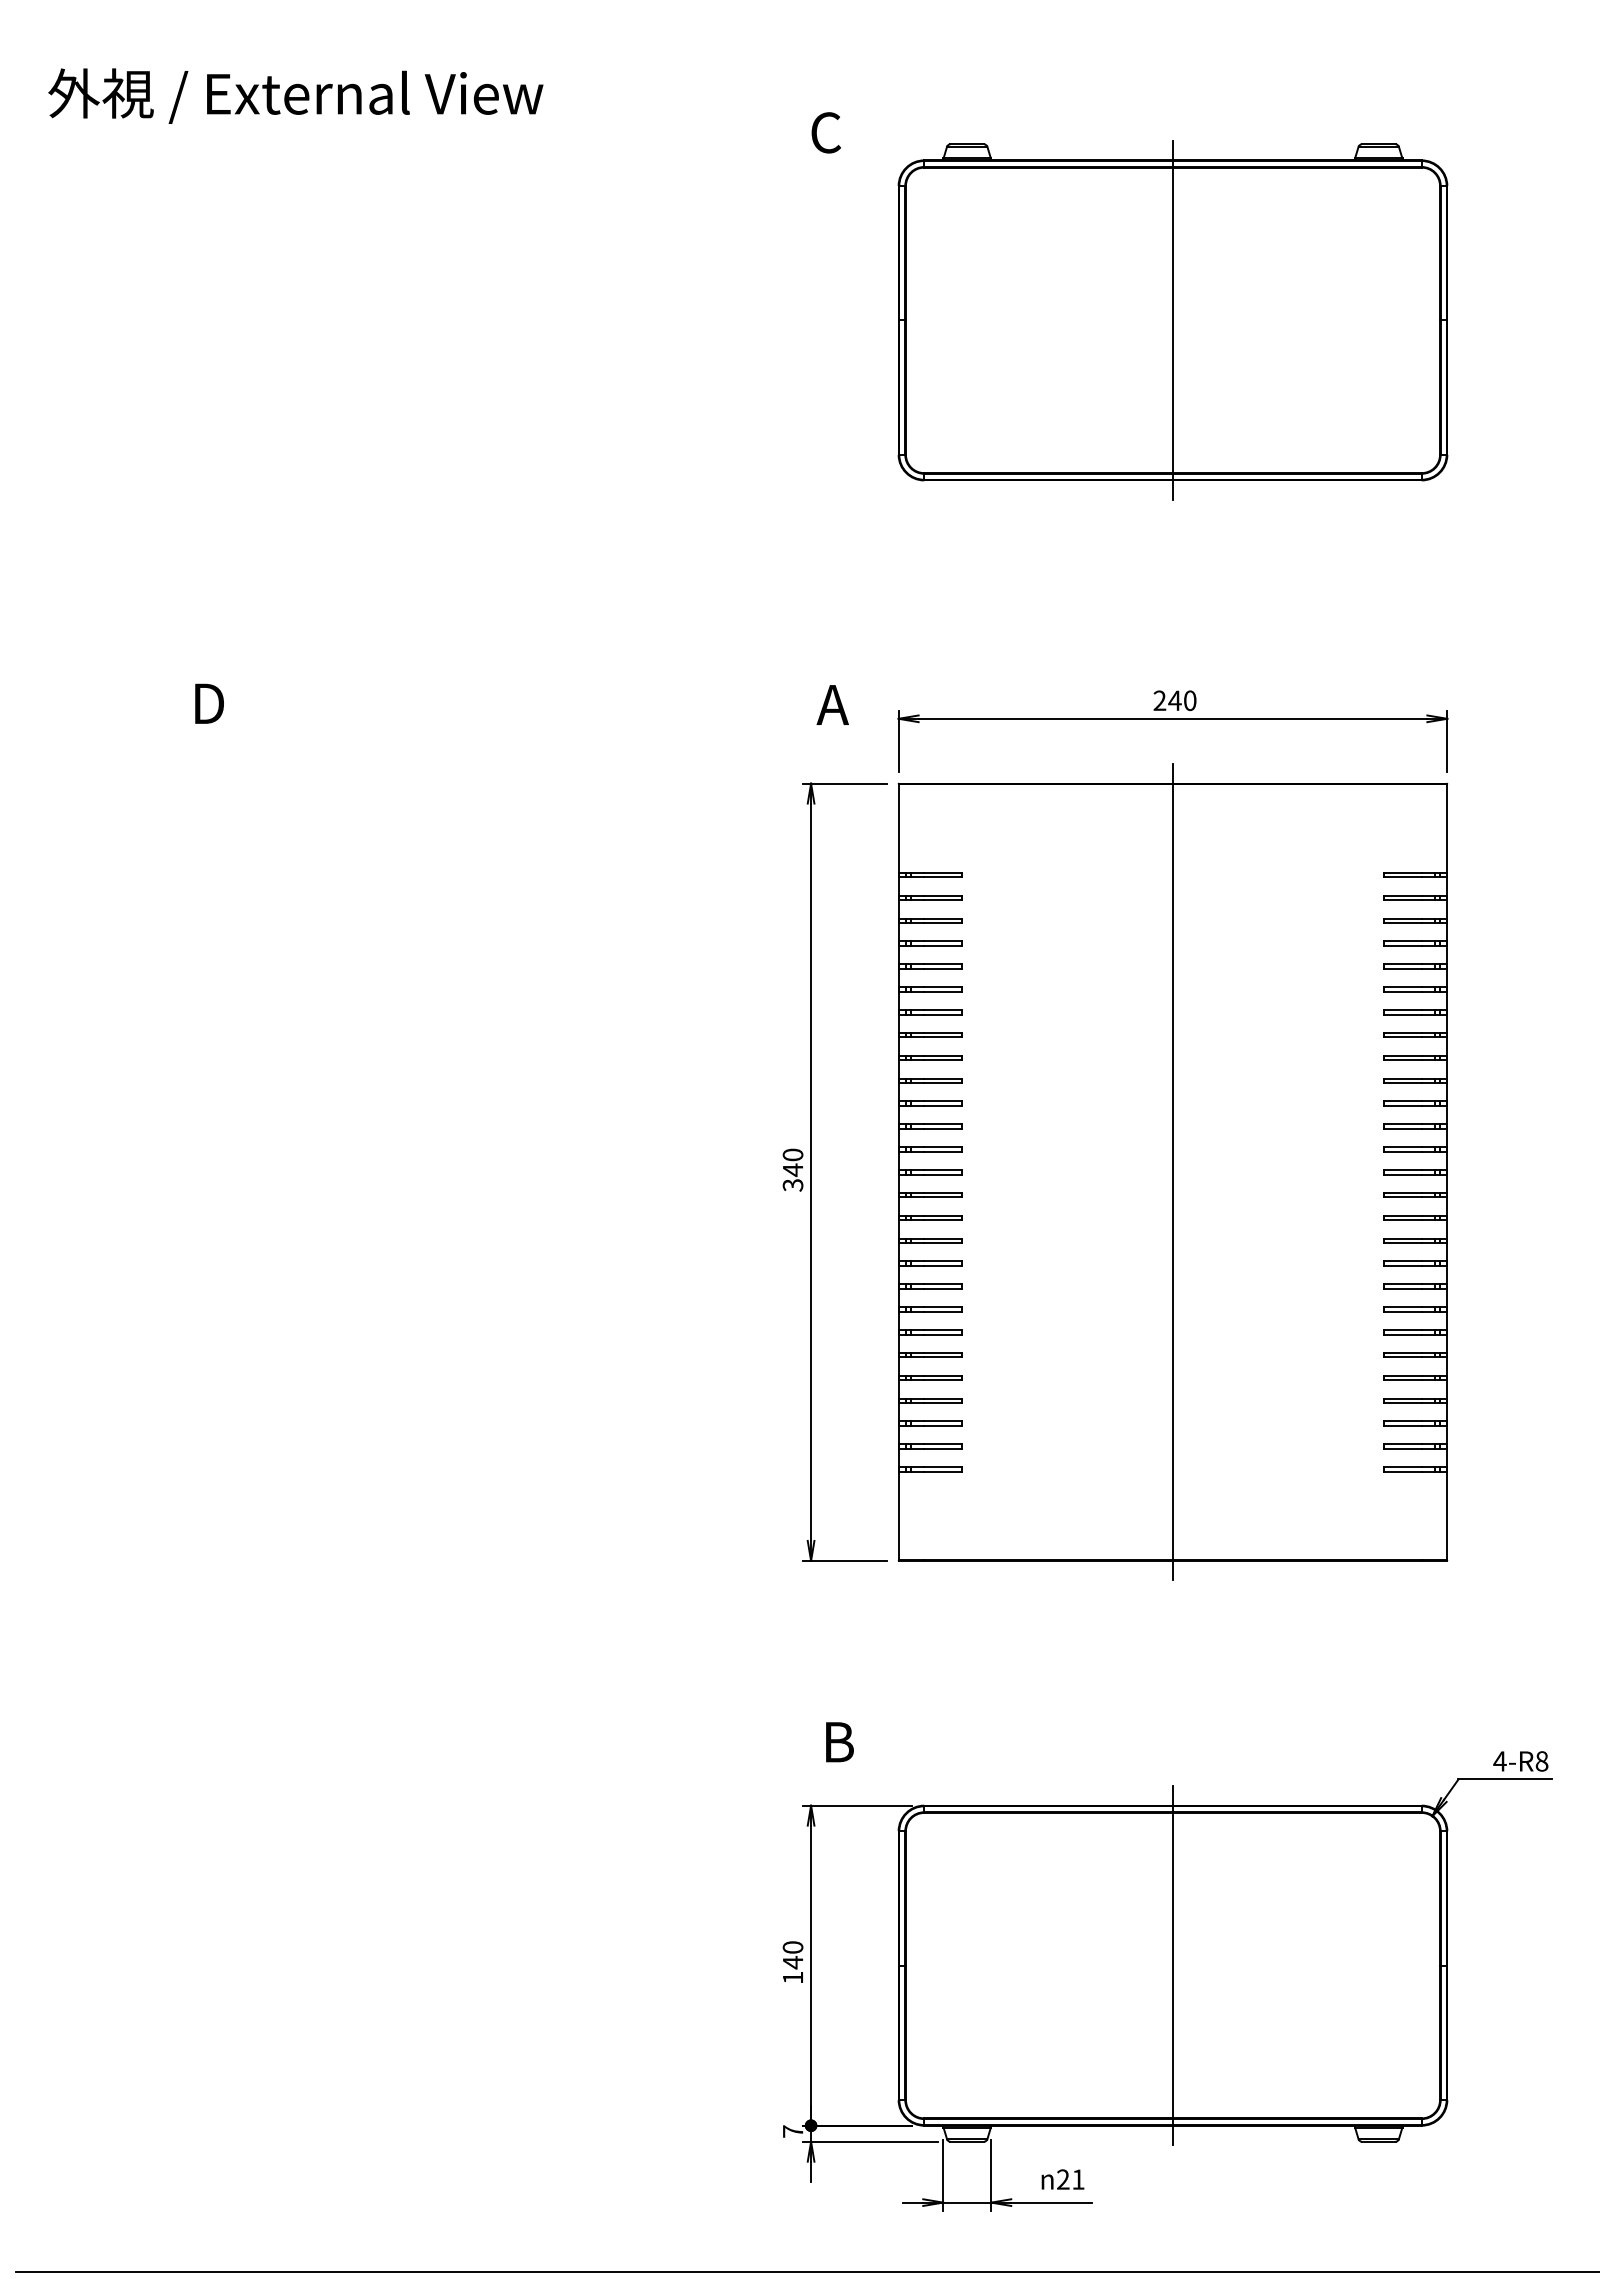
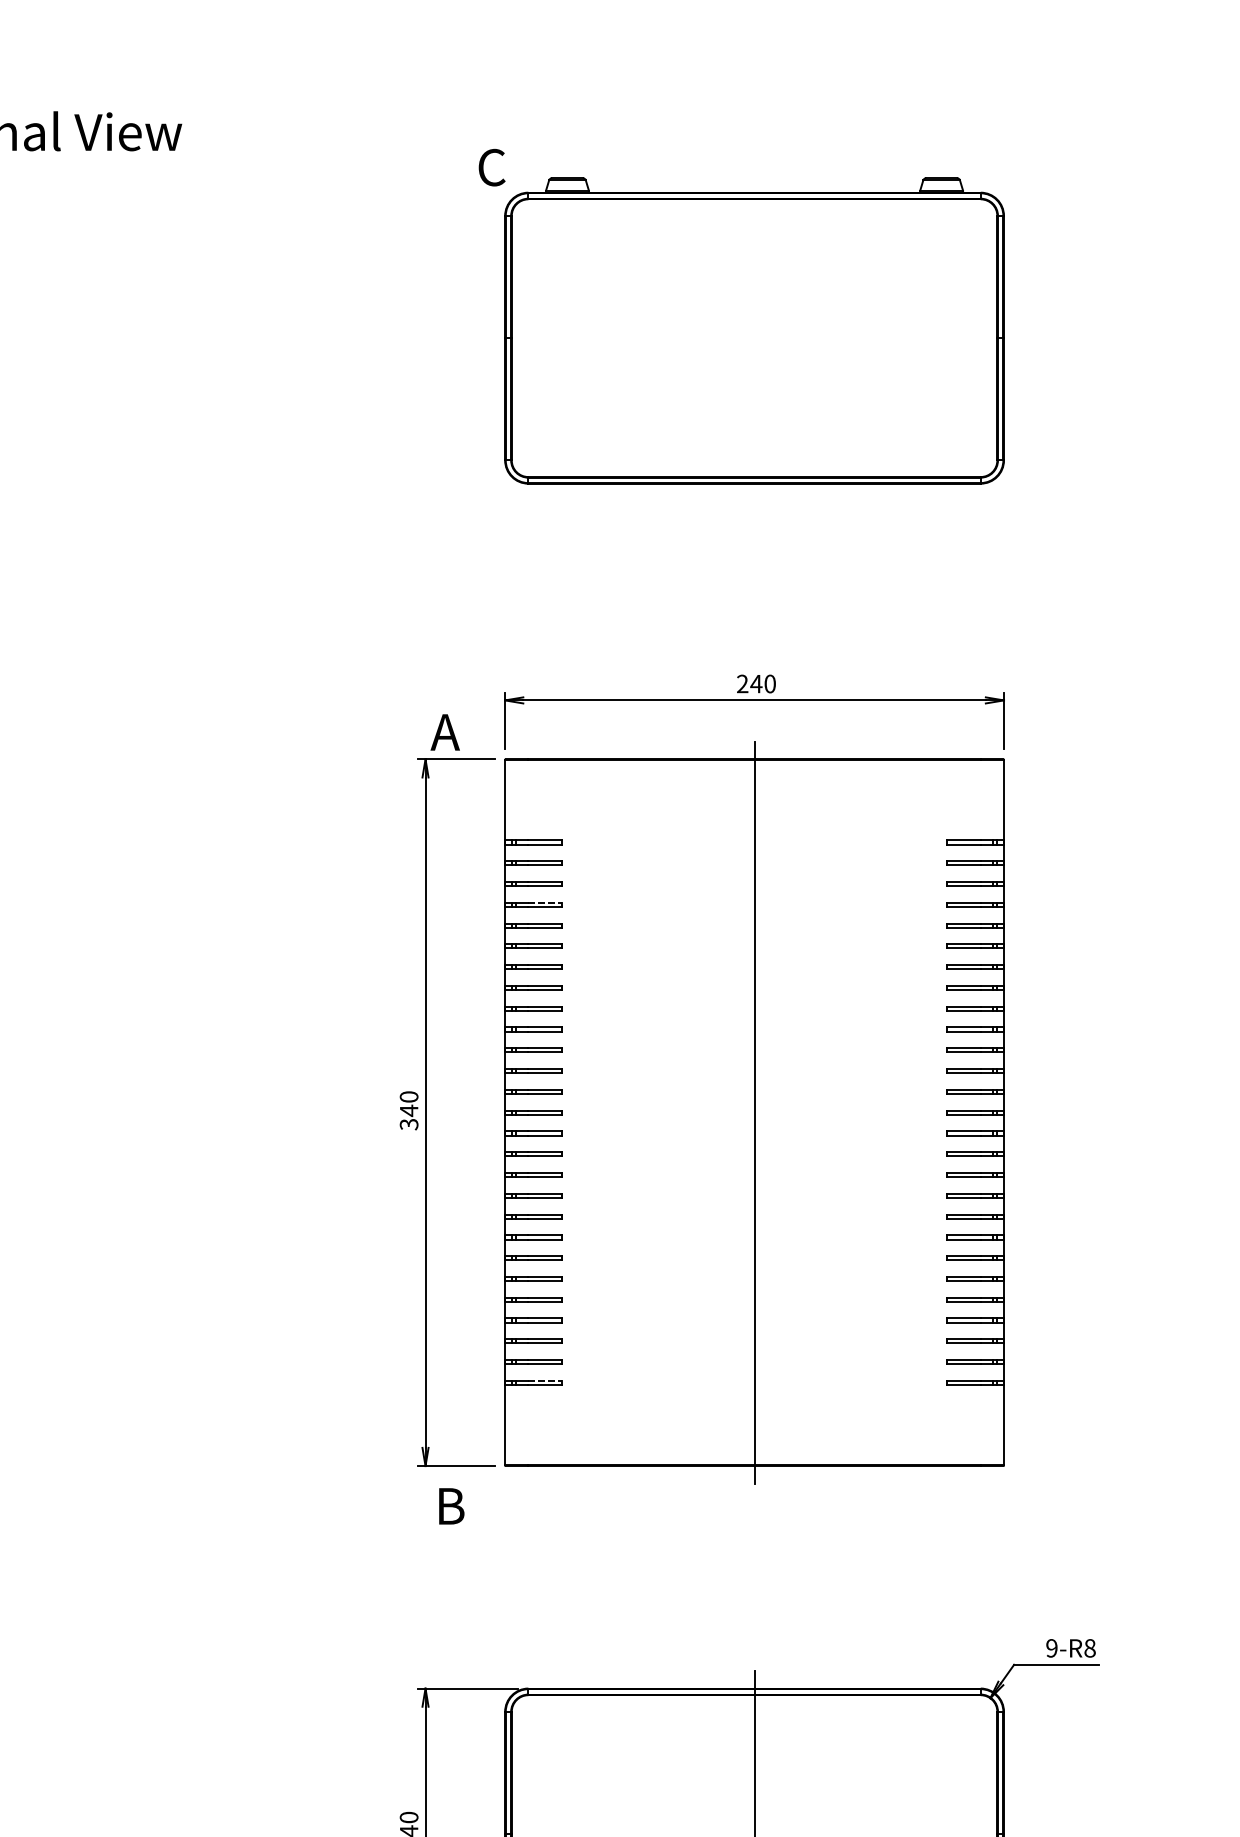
text: (825, 132) -> (491, 167), moved
line: (1172, 320) -> (754, 338), removed
text: (832, 704) -> (444, 731), moved
line: (942, 941) -> (545, 902), solid -> dashed
line: (942, 1467) -> (545, 1381), solid -> dashed
text: (839, 1742) -> (451, 1506), moved
text: (1499, 1761) -> (1051, 1648), 4-R8 -> 9-R8

